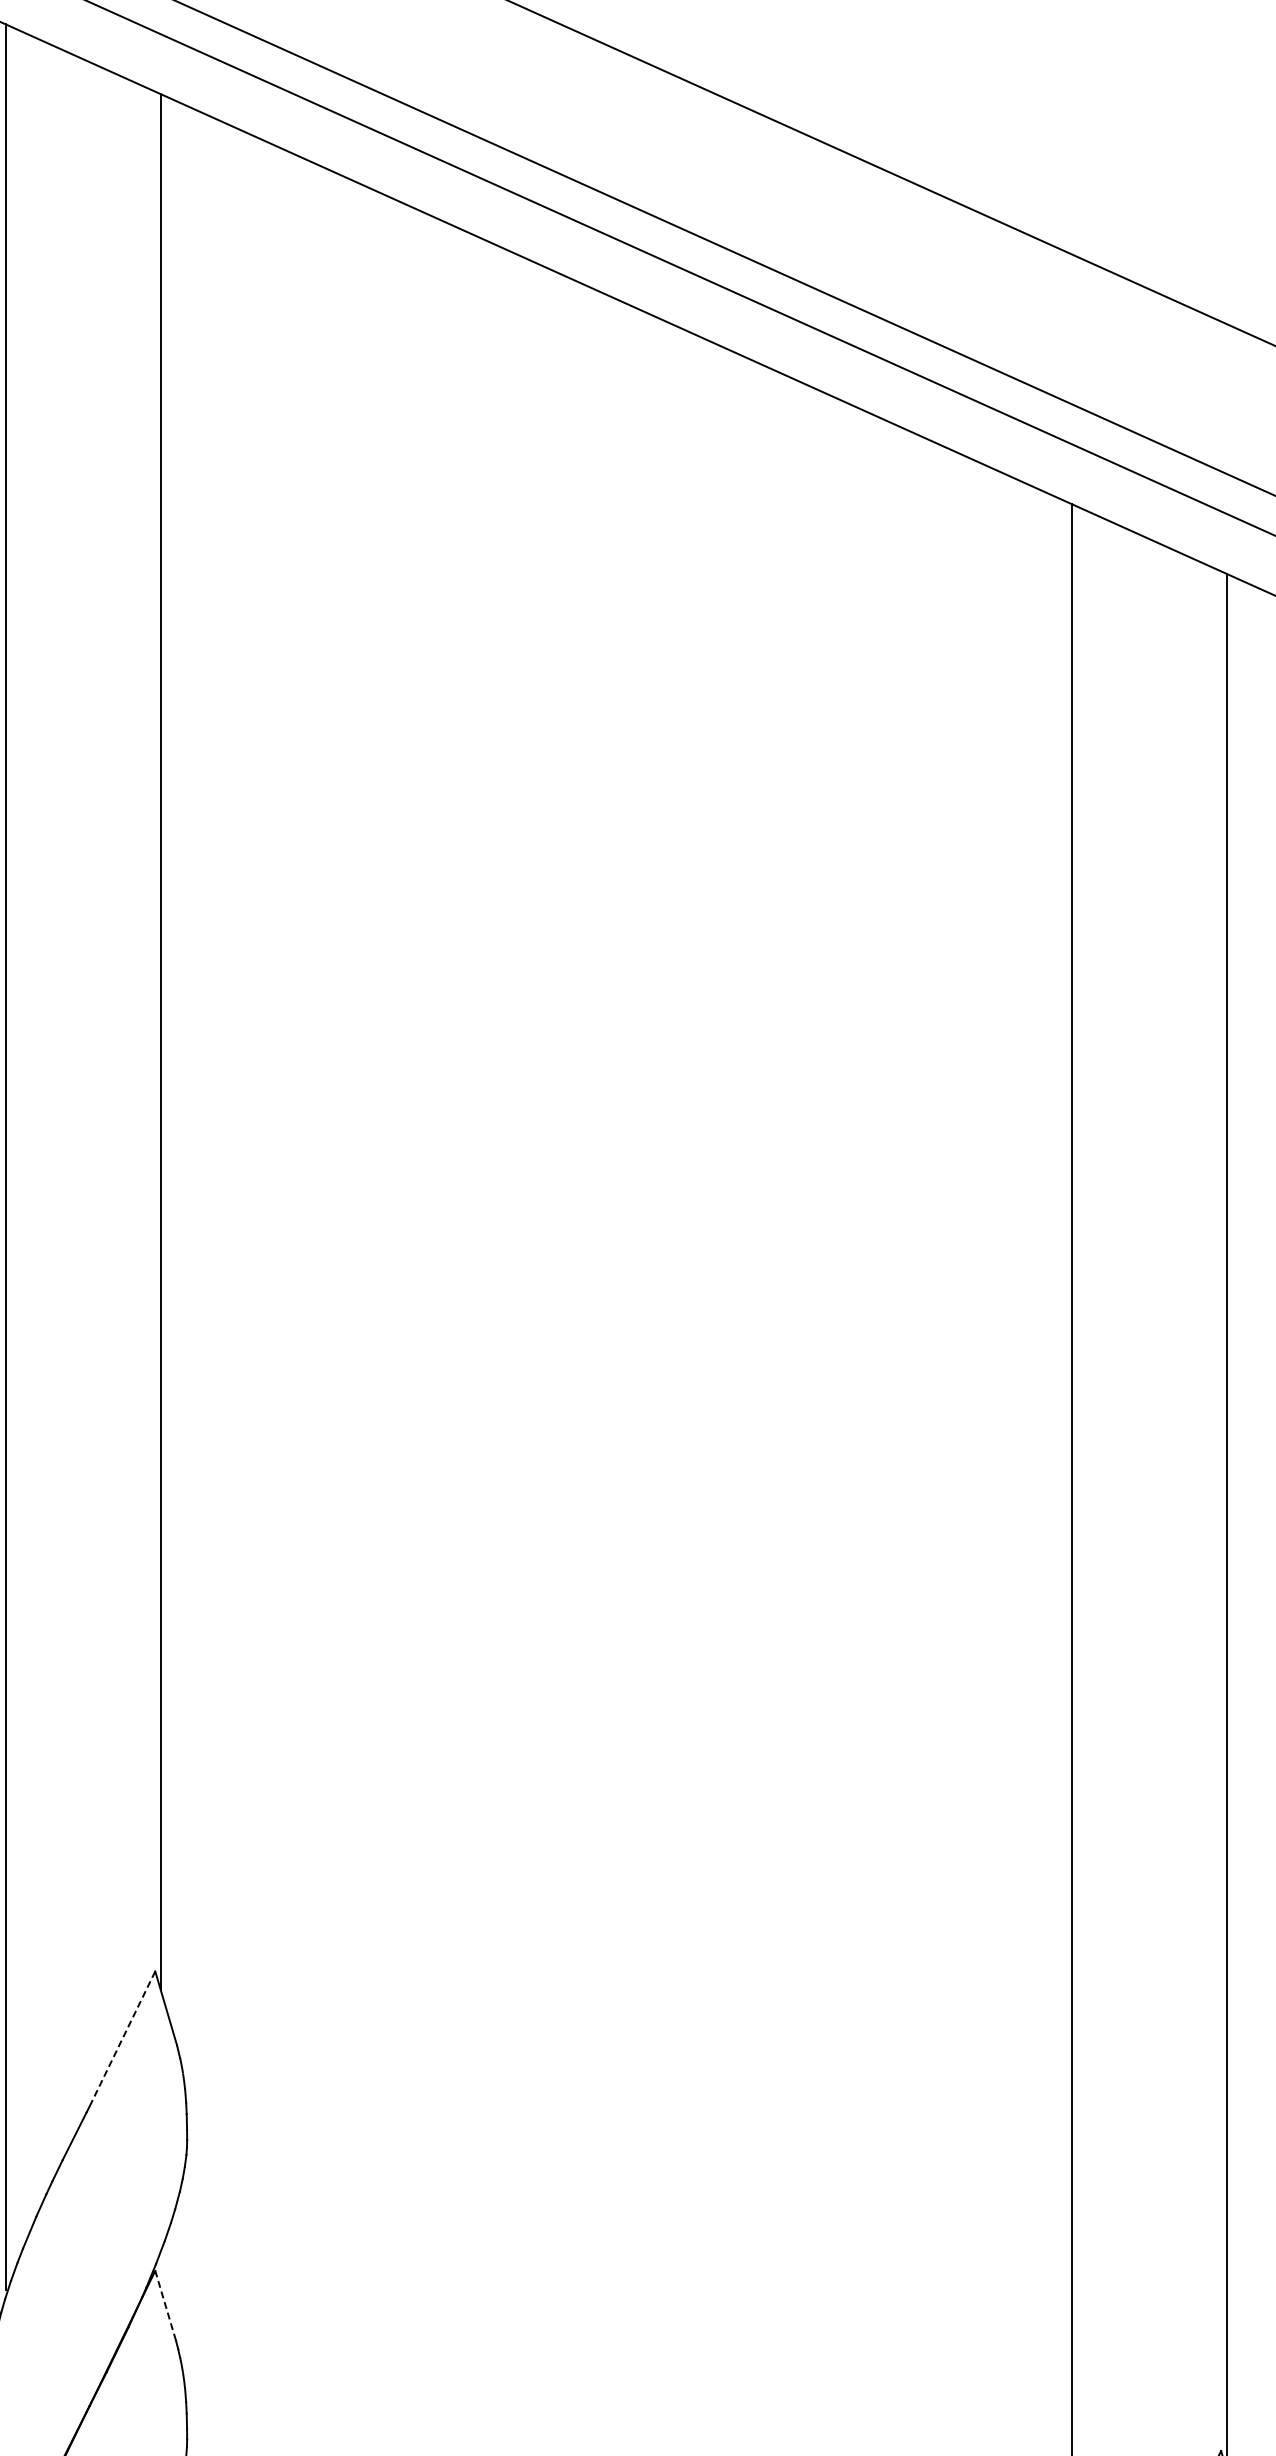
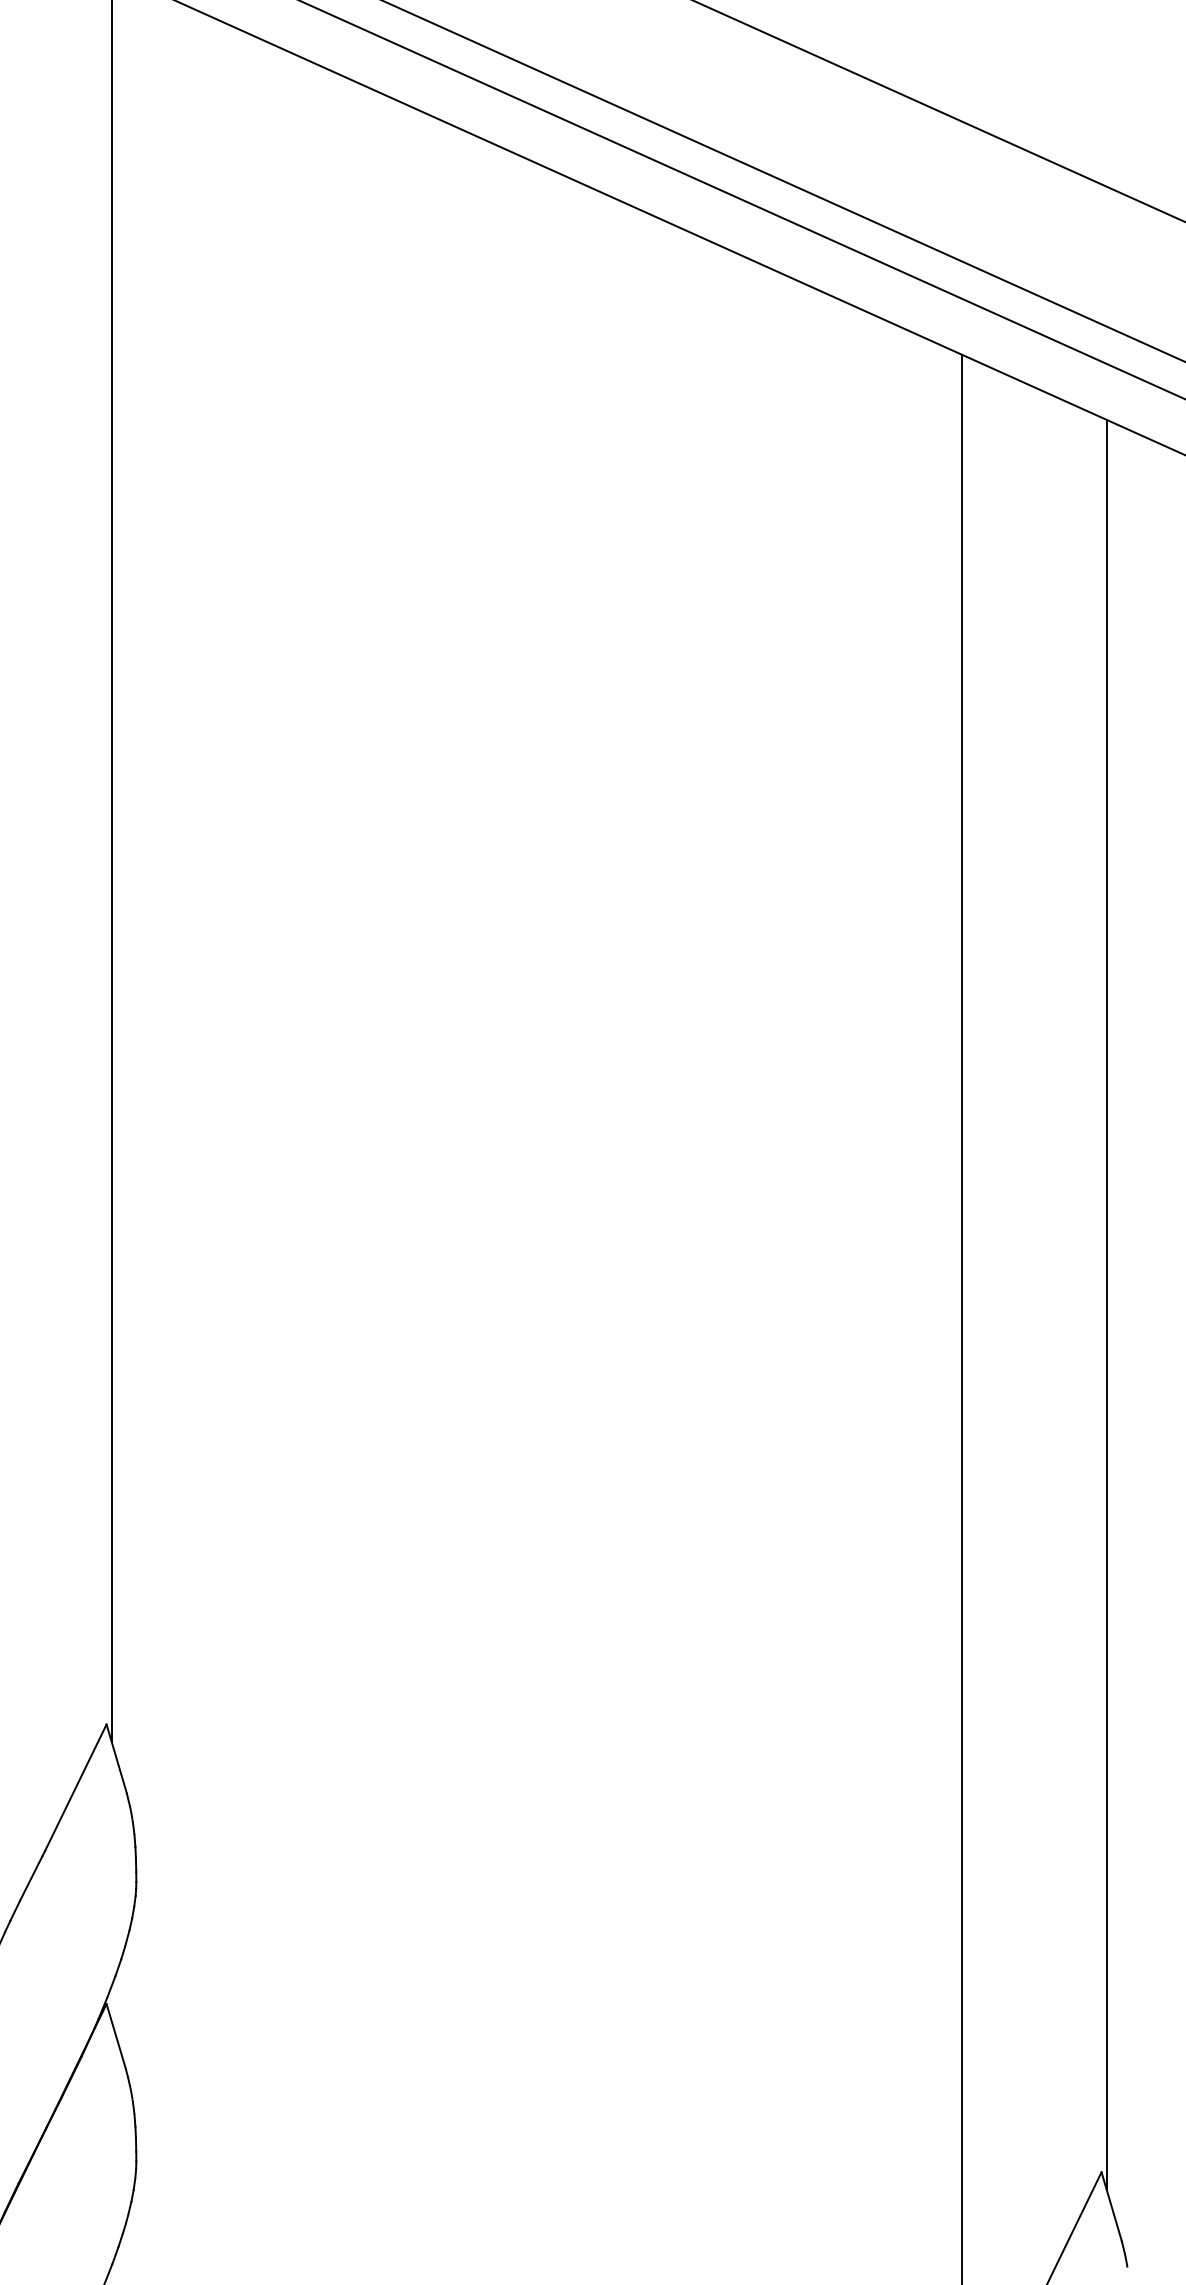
line: (122, 2039) -> (75, 1788), dashed -> solid
line: (165, 2305) -> (116, 2036), dashed -> solid

